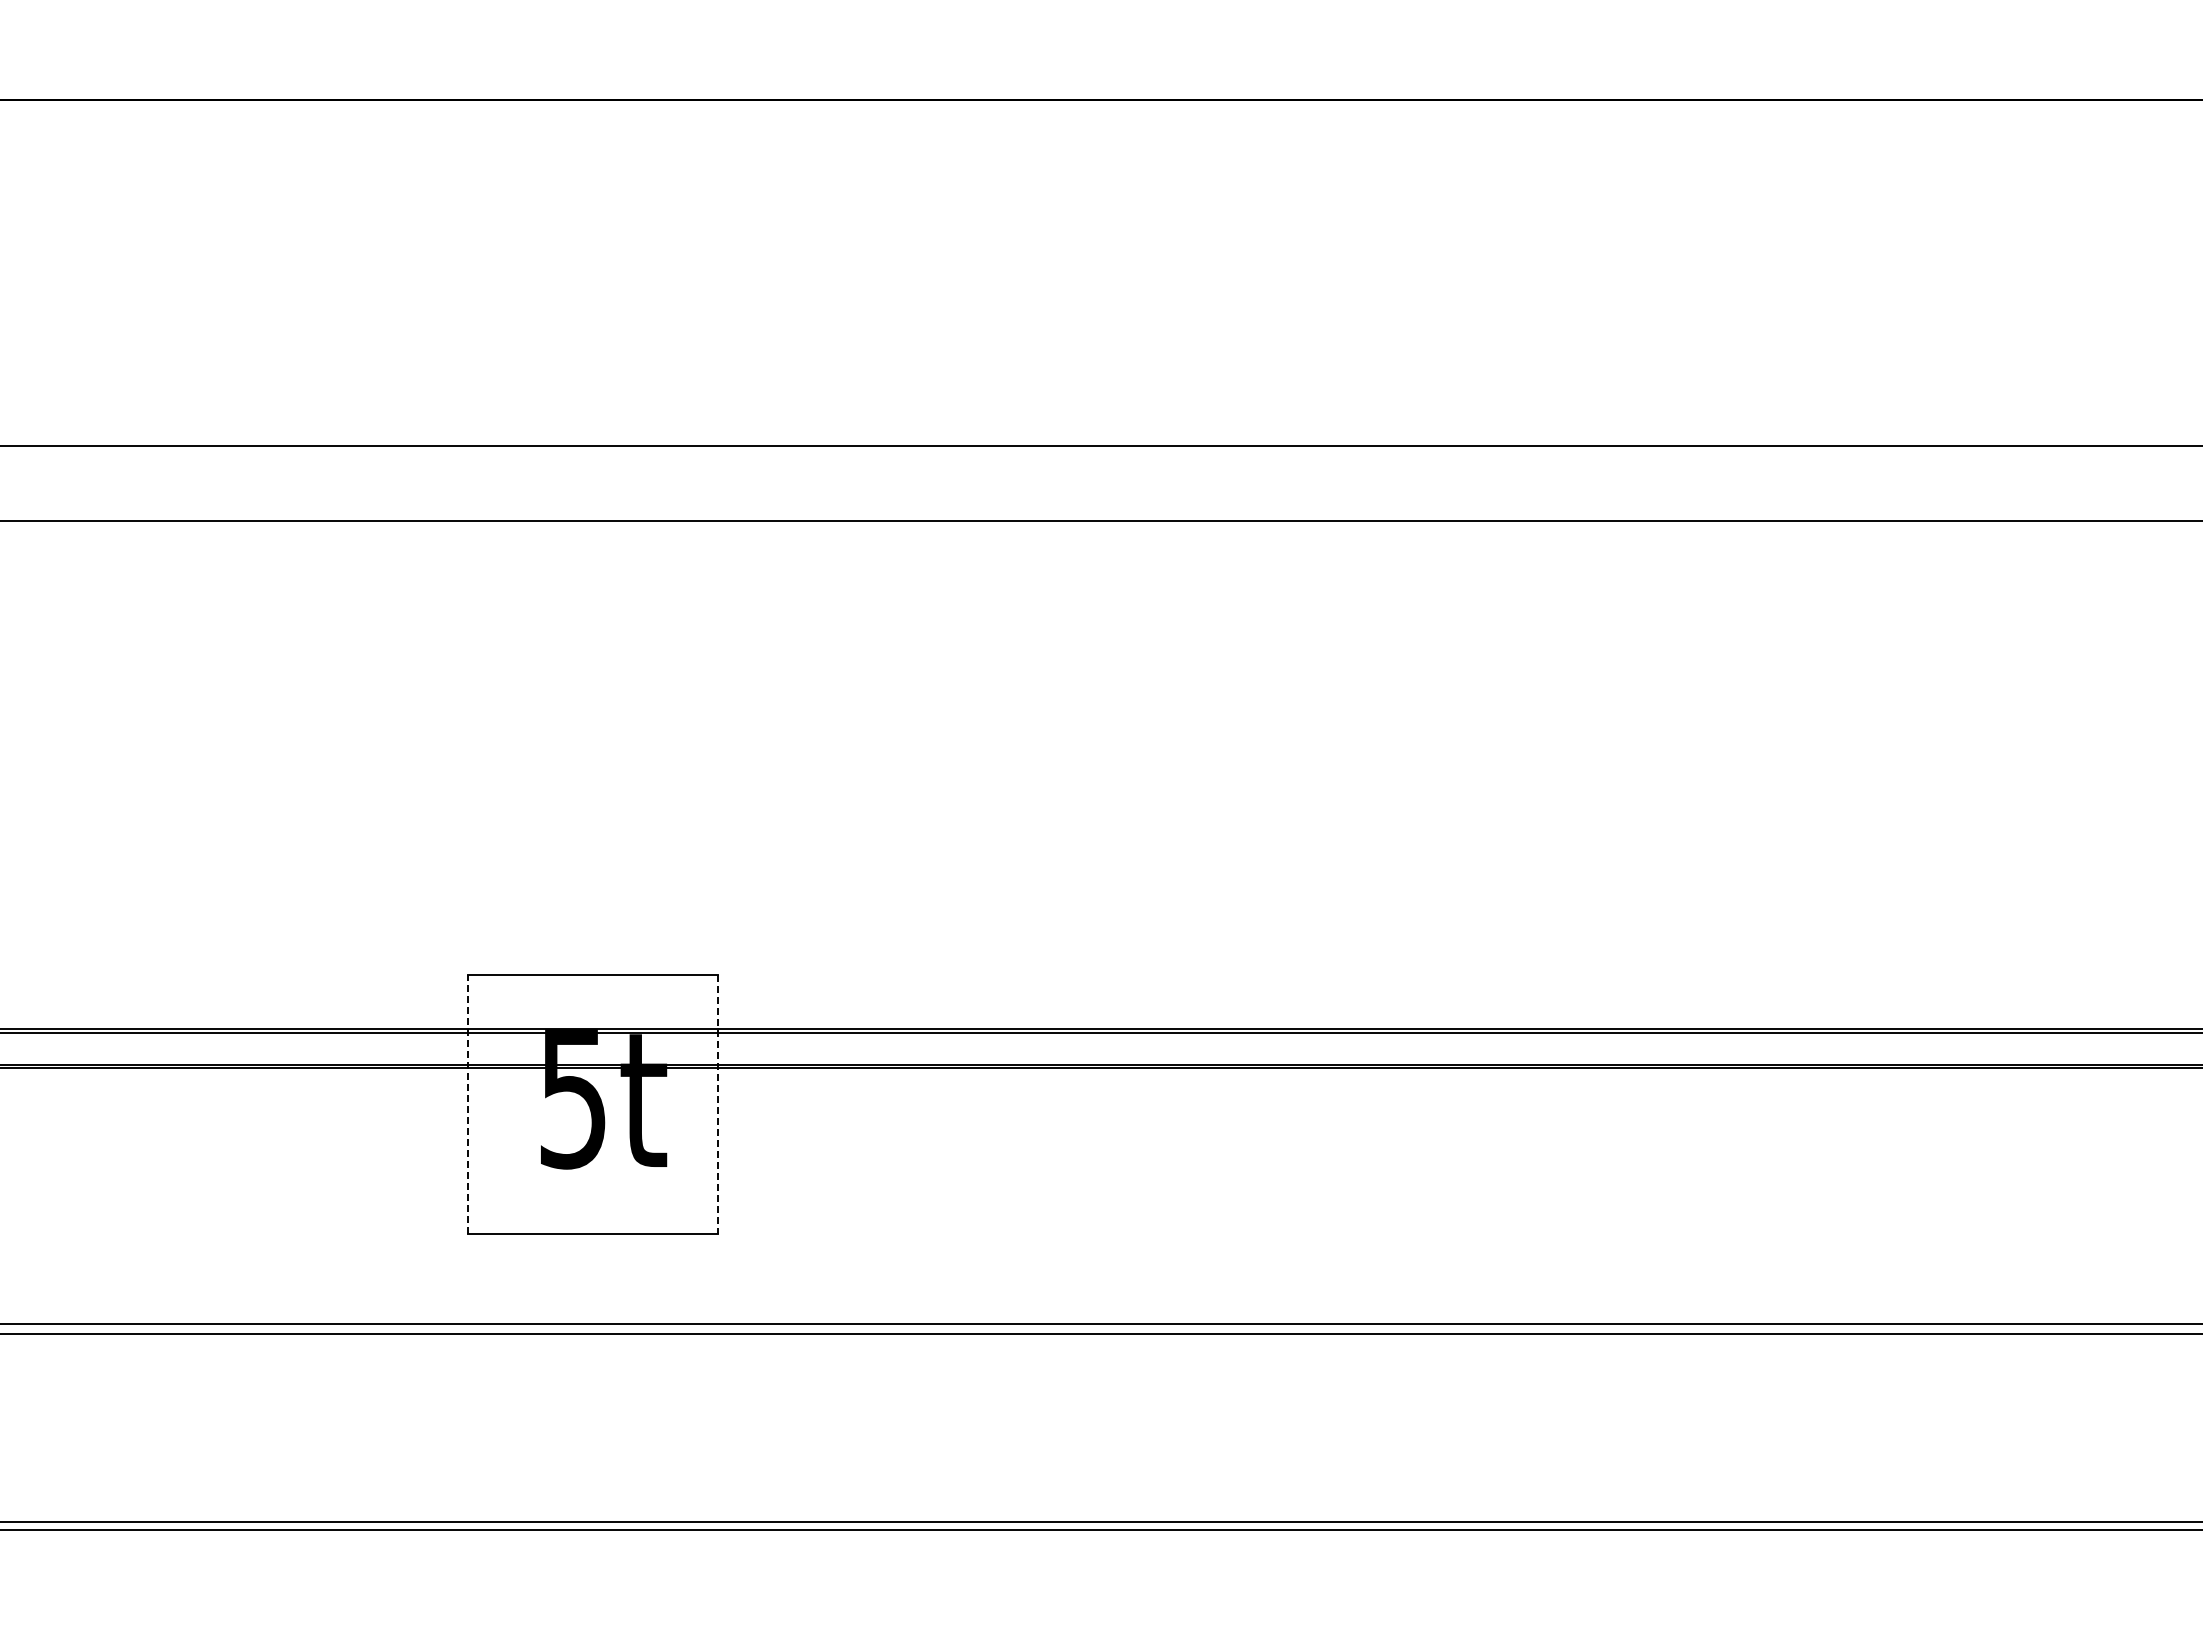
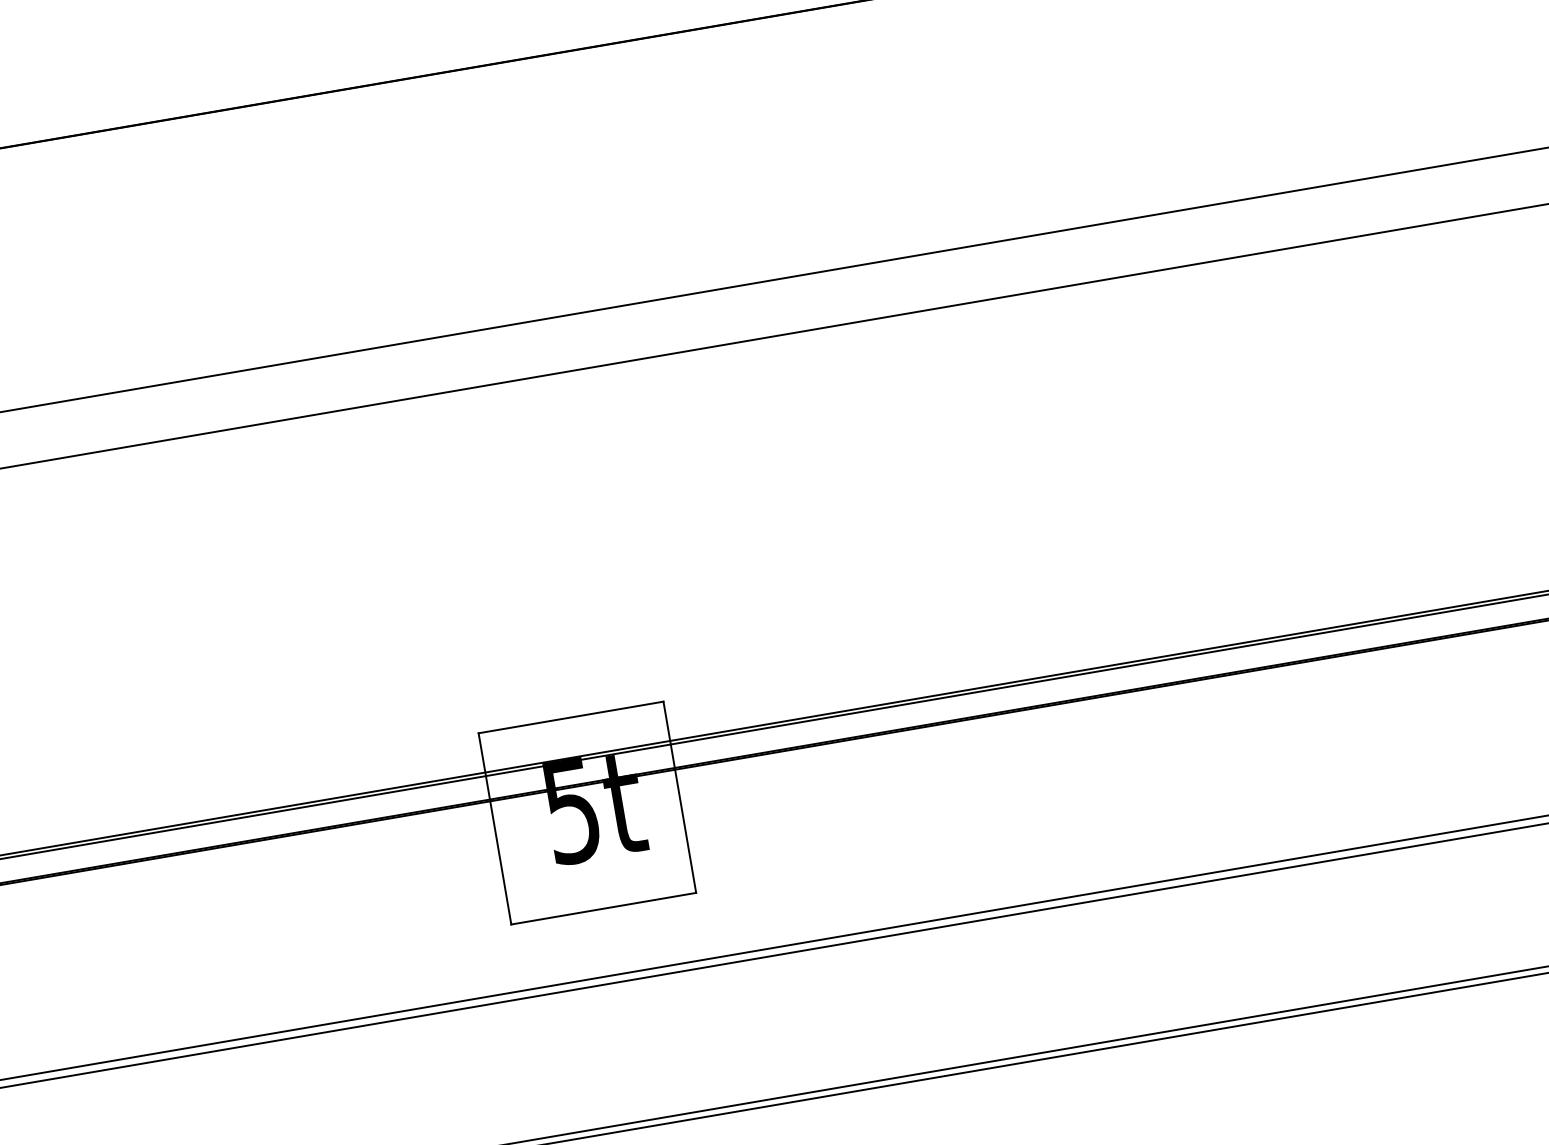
line: (468, 1104) -> (495, 828), dashed -> solid
line: (718, 1105) -> (680, 797), dashed -> solid

